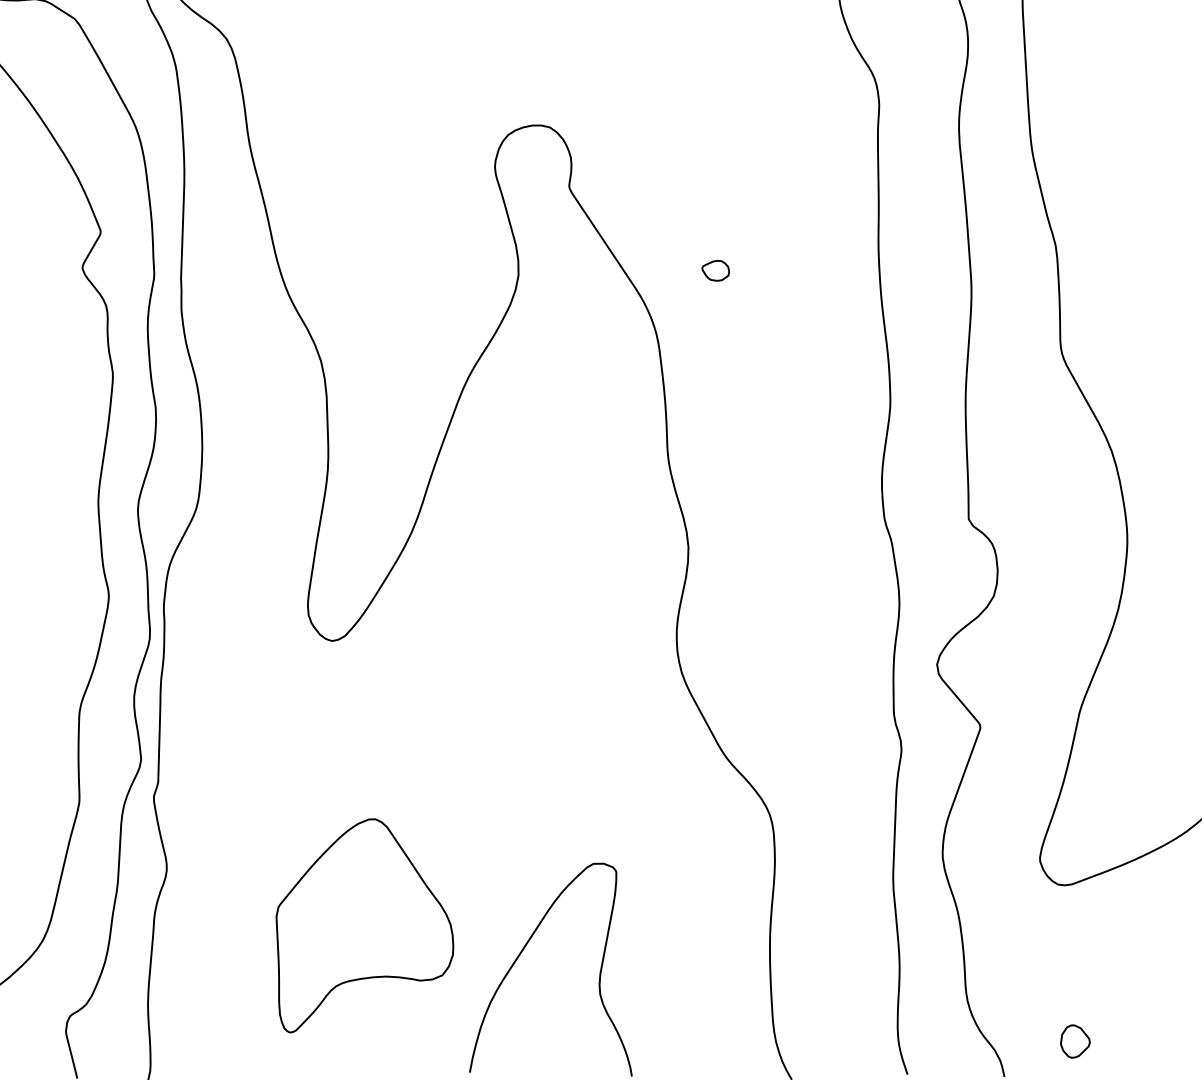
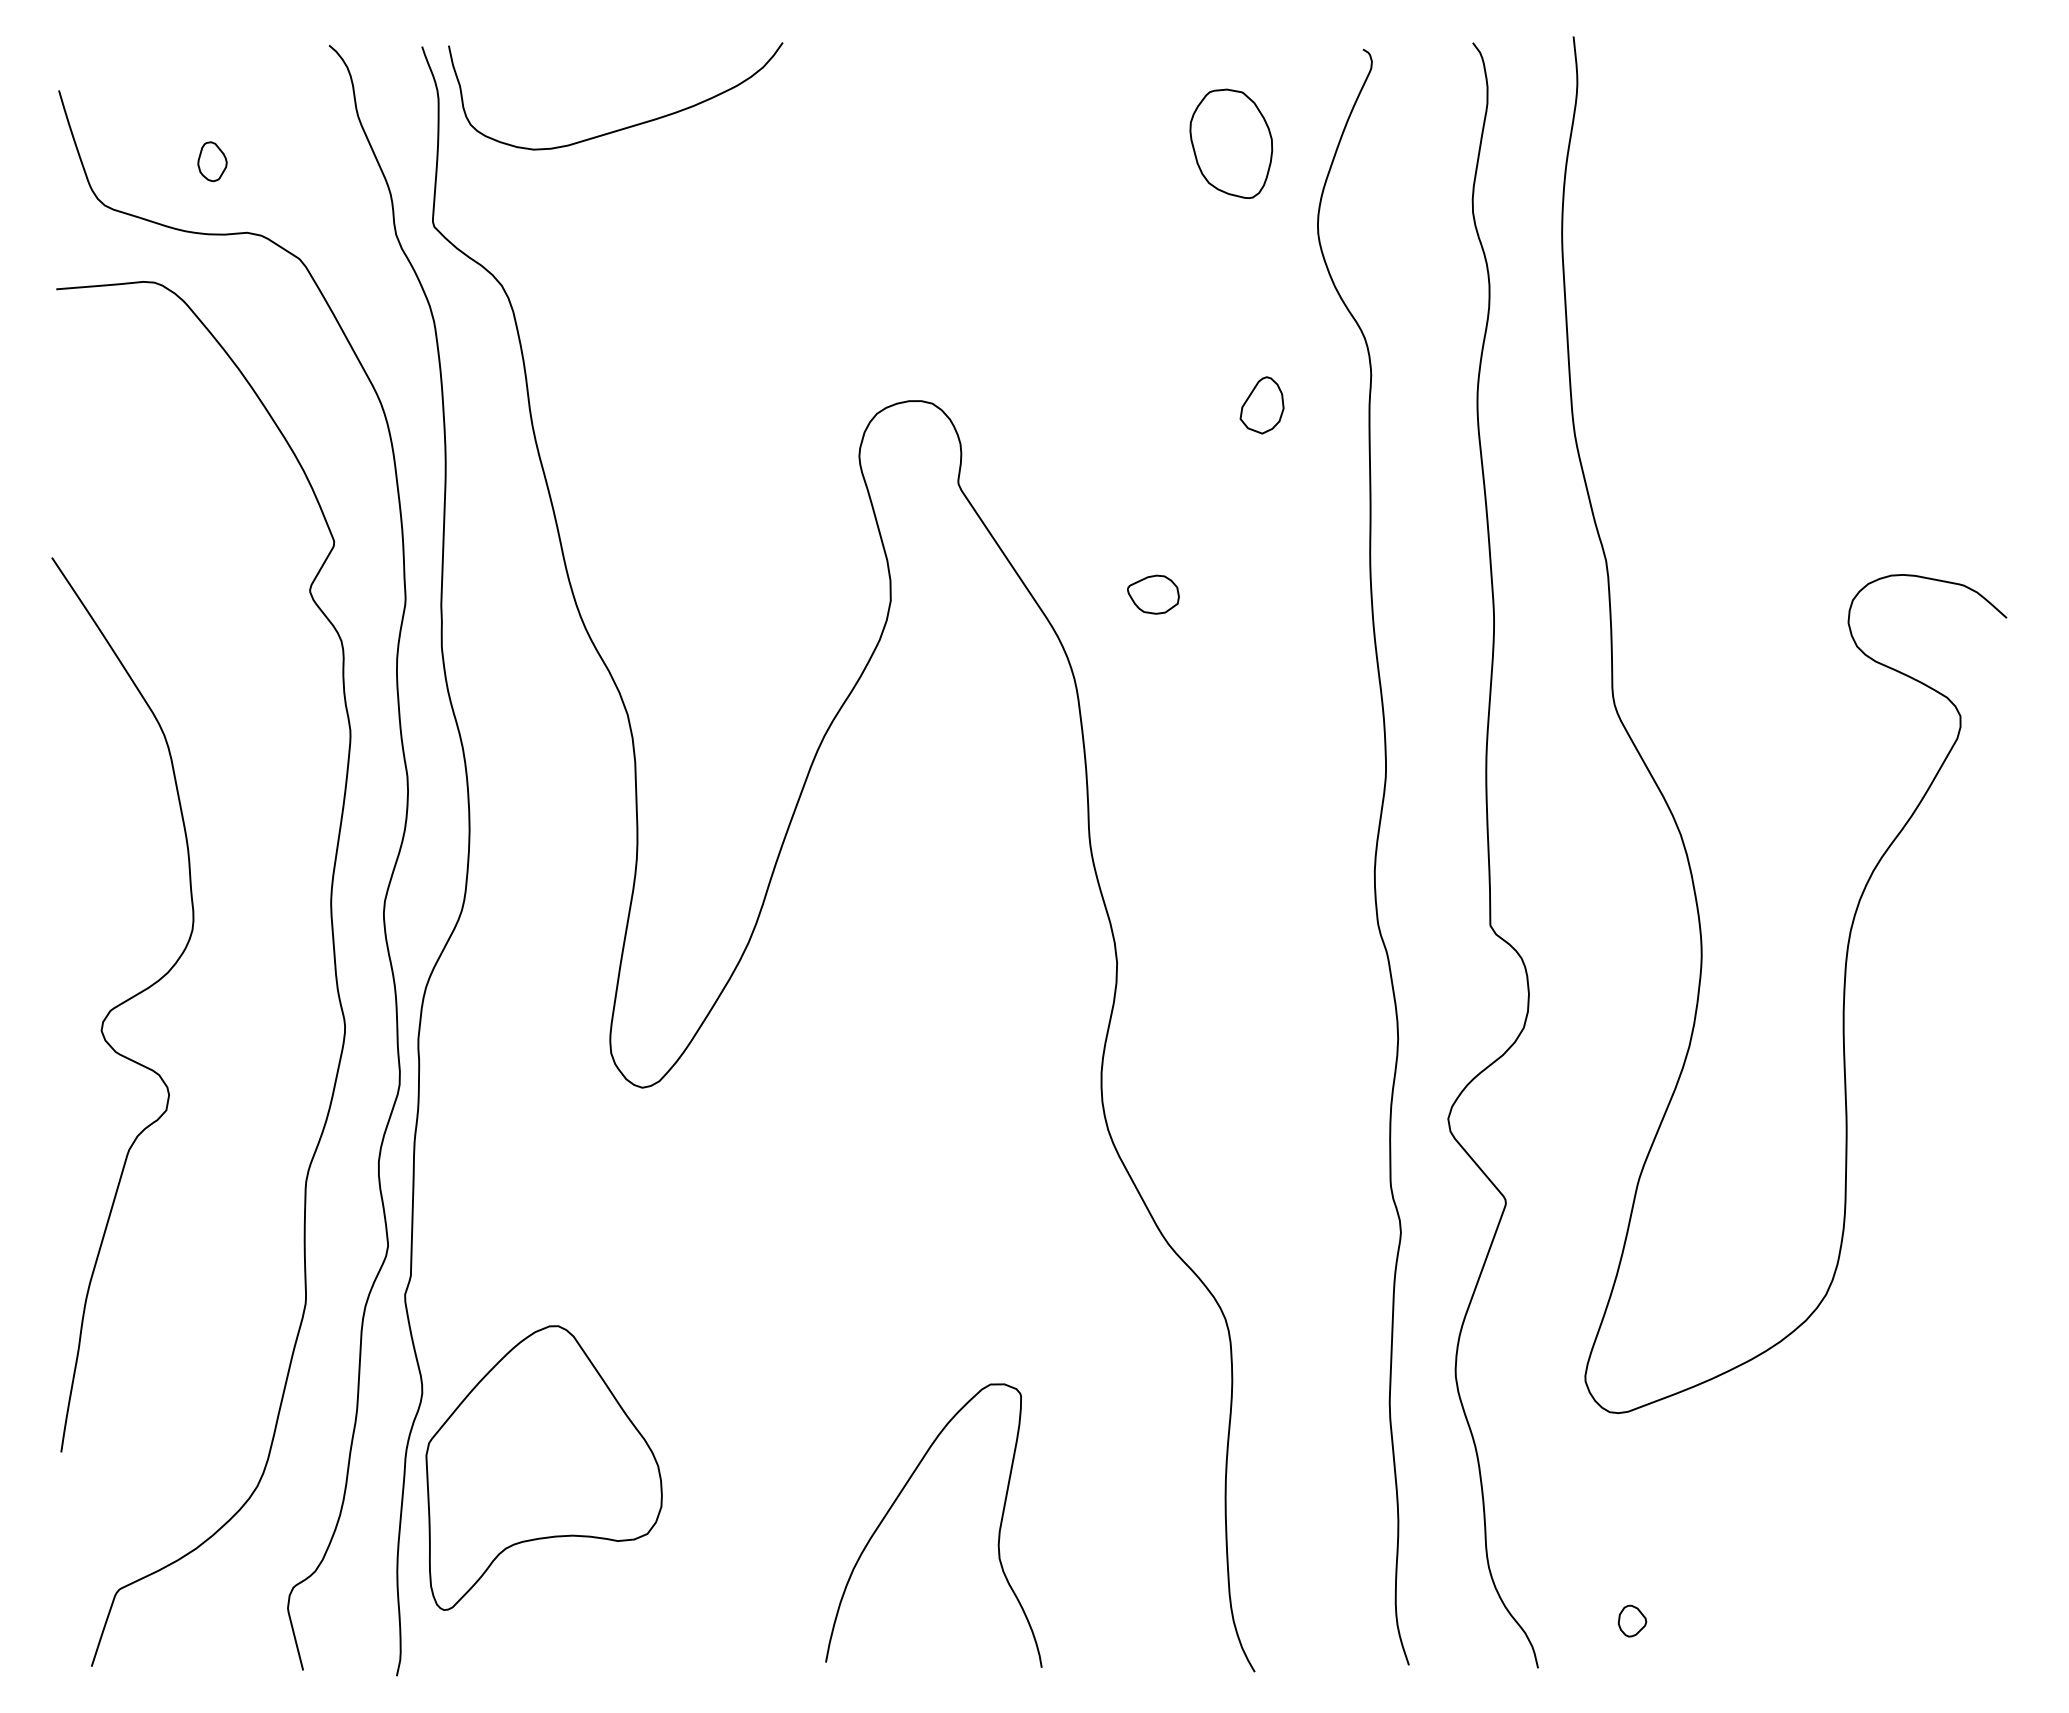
part: (796, 128) -> (1261, 405), added
part: (715, 270) -> (1153, 594), size x1.43
part: (364, 925) -> (543, 1467), moved
part: (1075, 1041) -> (1632, 1620), size x0.71

